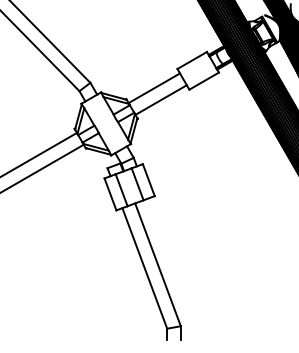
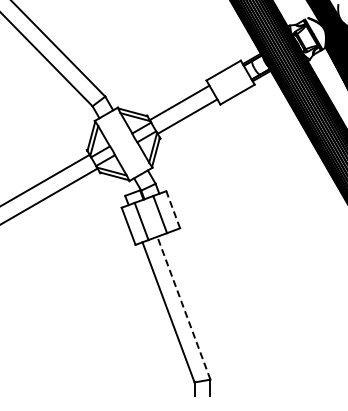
line: (149, 179) -> (173, 209), solid -> dashed
line: (157, 264) -> (183, 307), solid -> dashed

